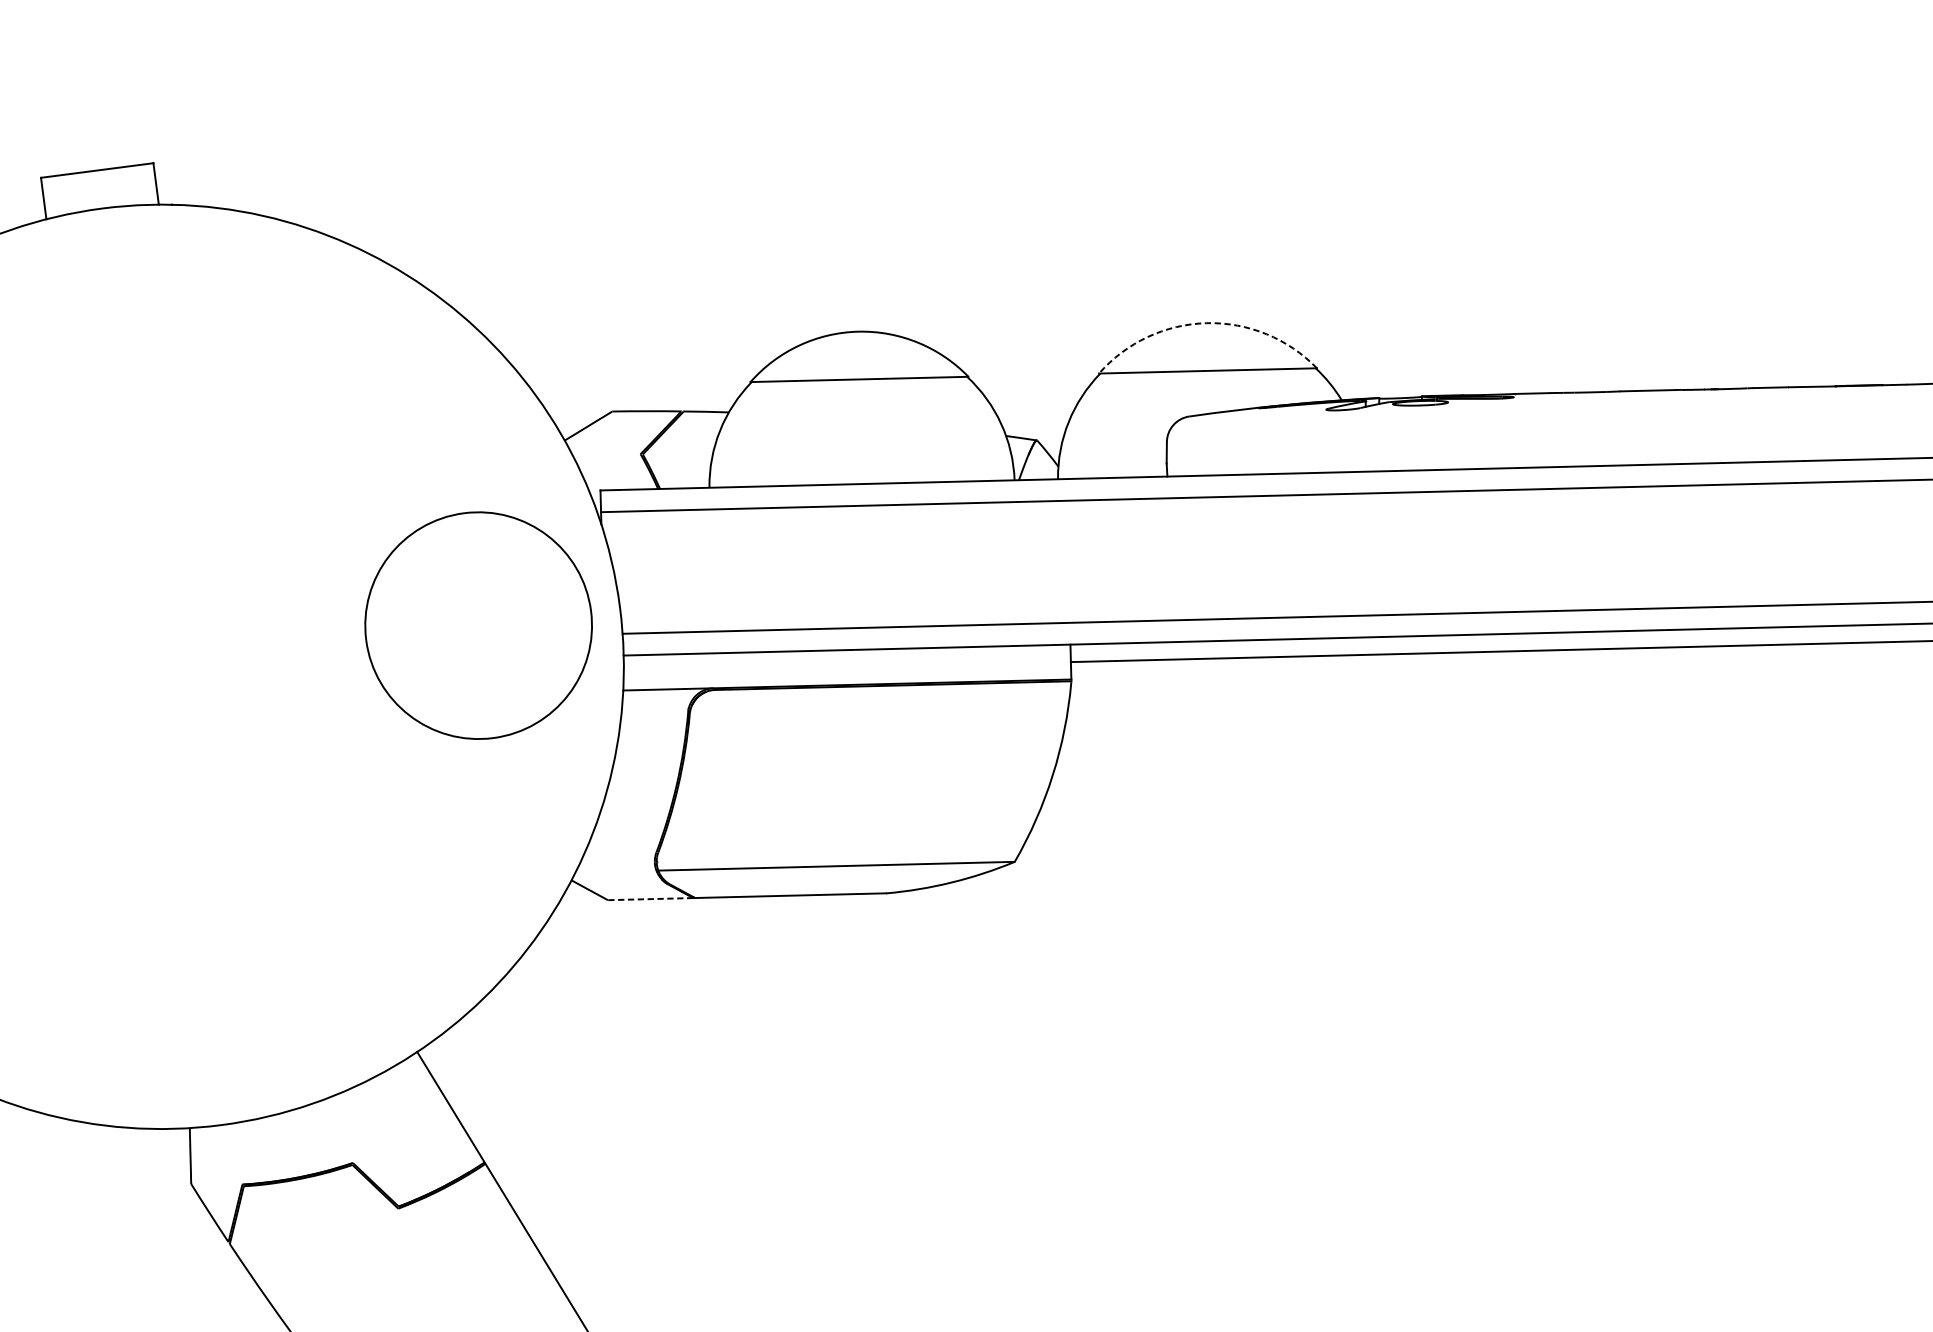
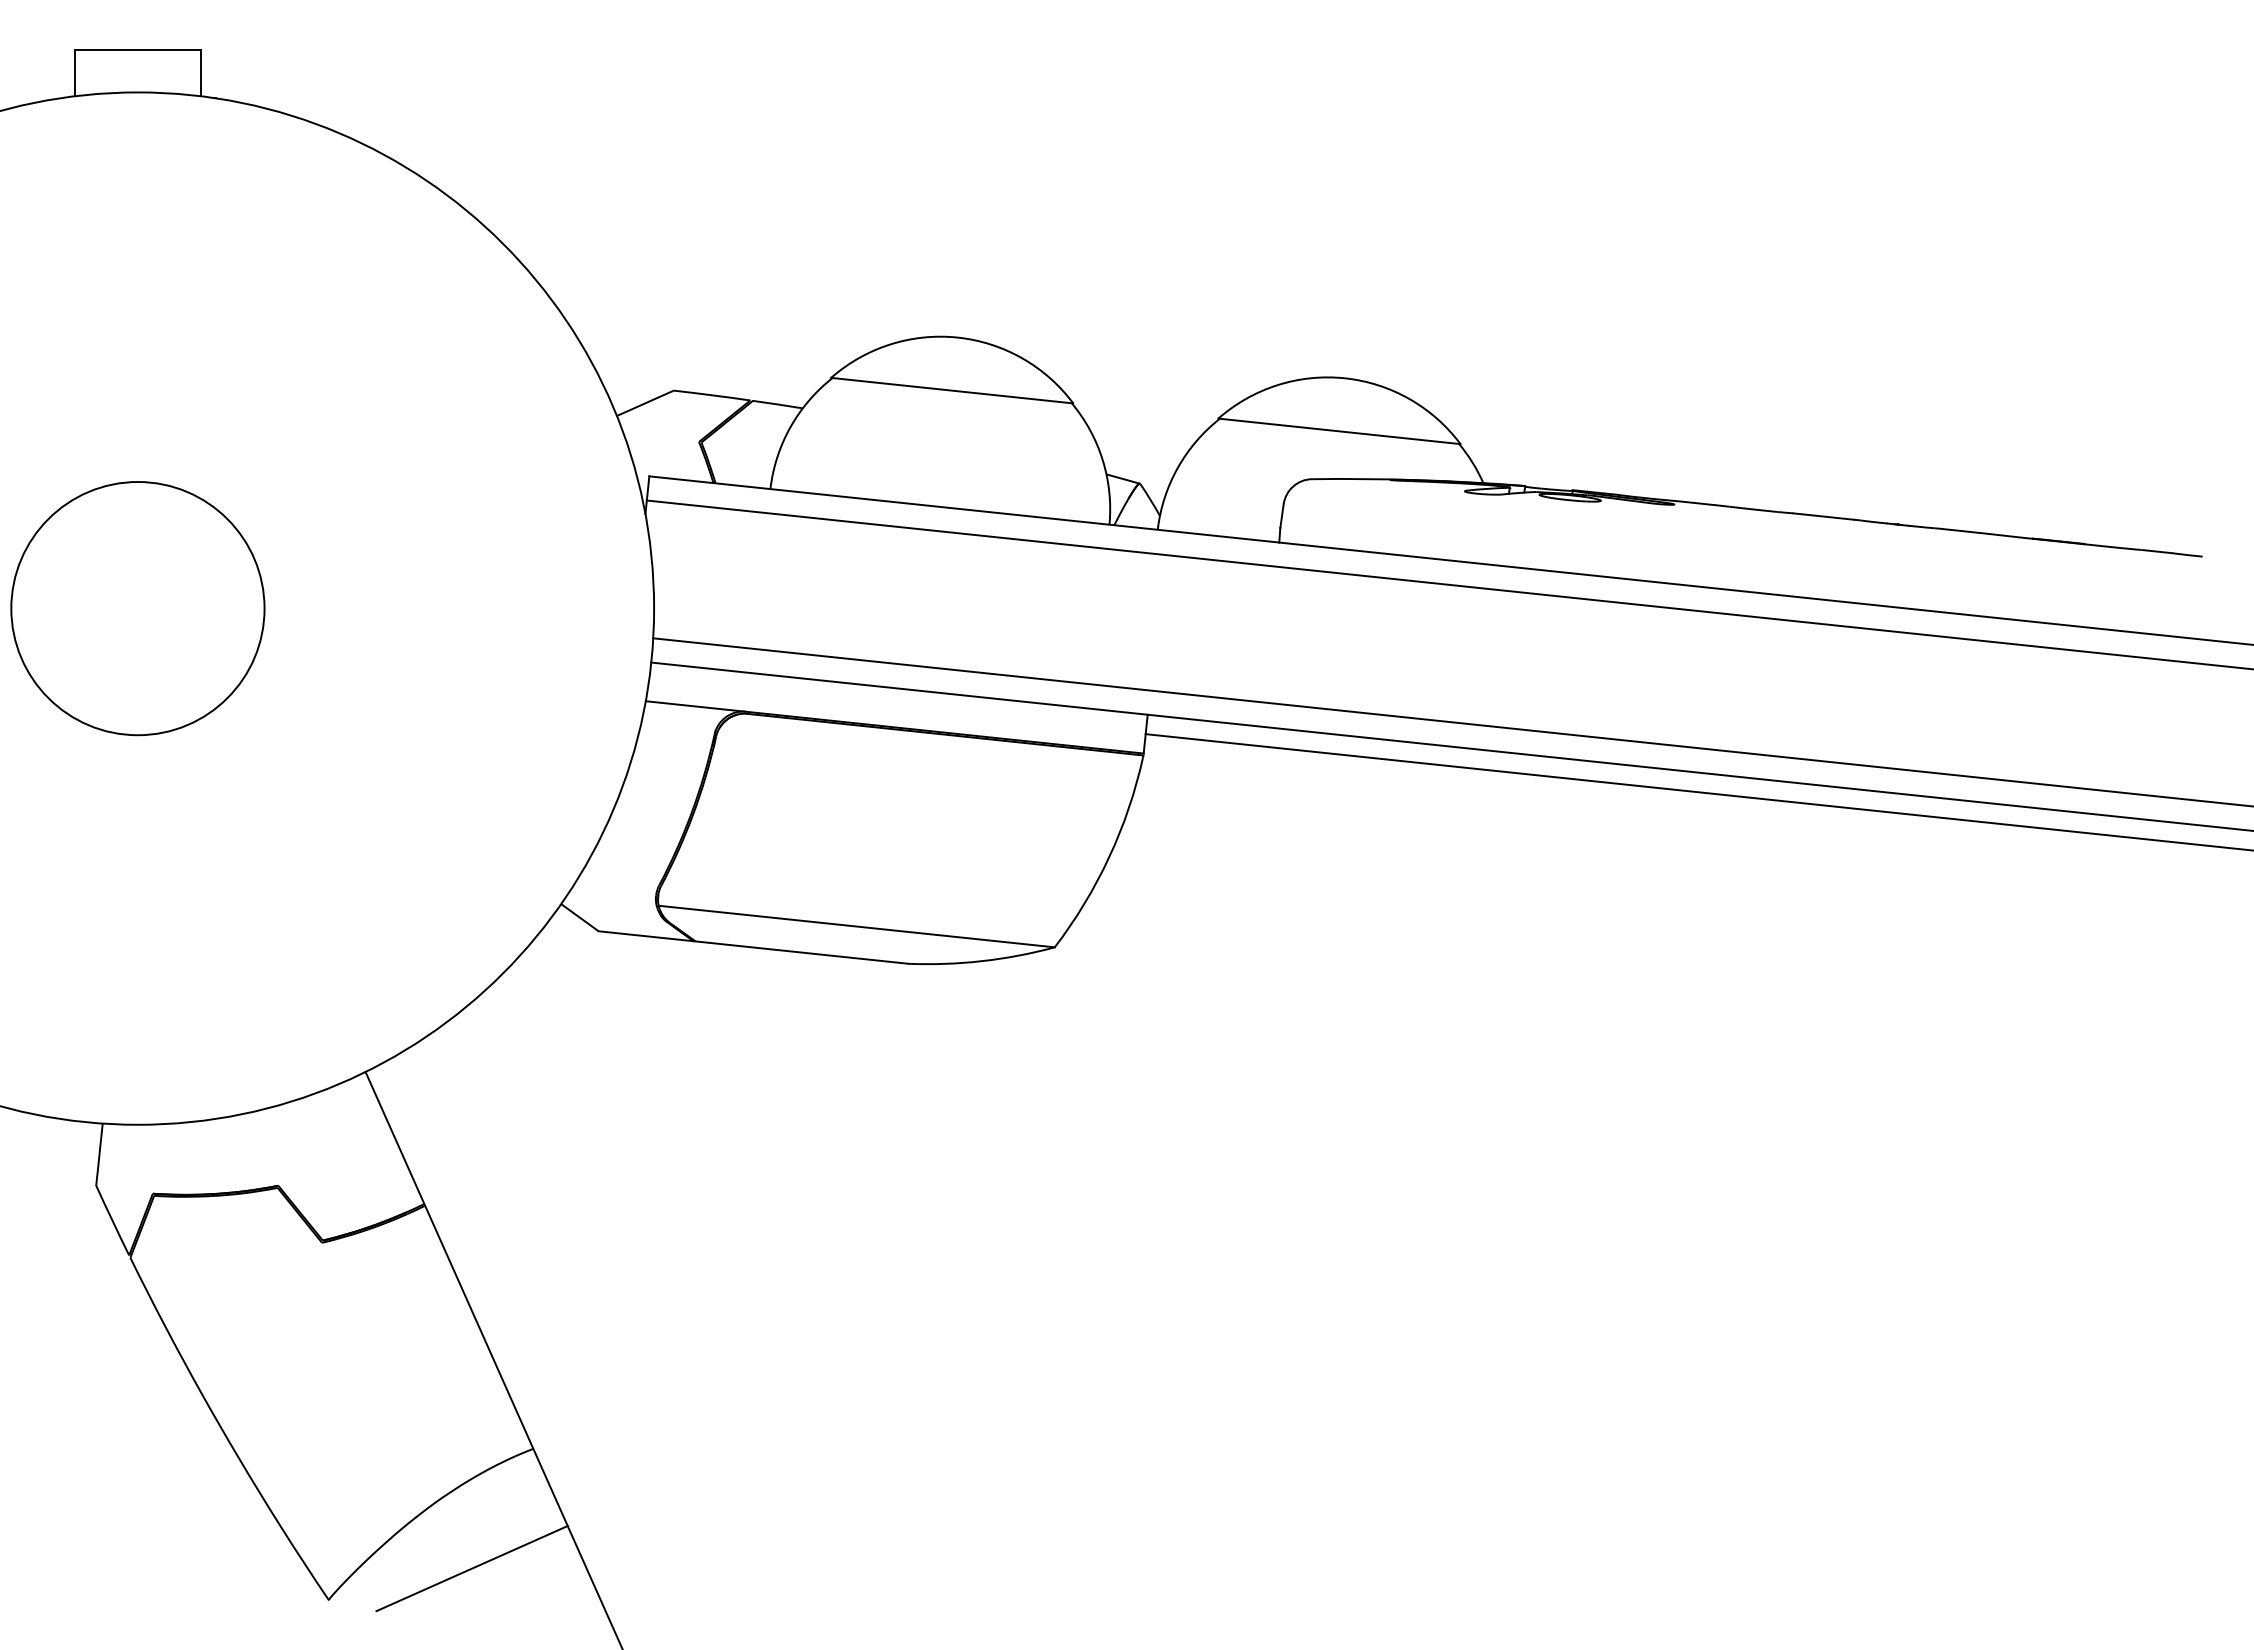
arc: (1206, 323) -> (1344, 378), dashed -> solid
circle: (478, 625) -> (137, 608), moved
line: (651, 899) -> (646, 936), dashed -> solid

